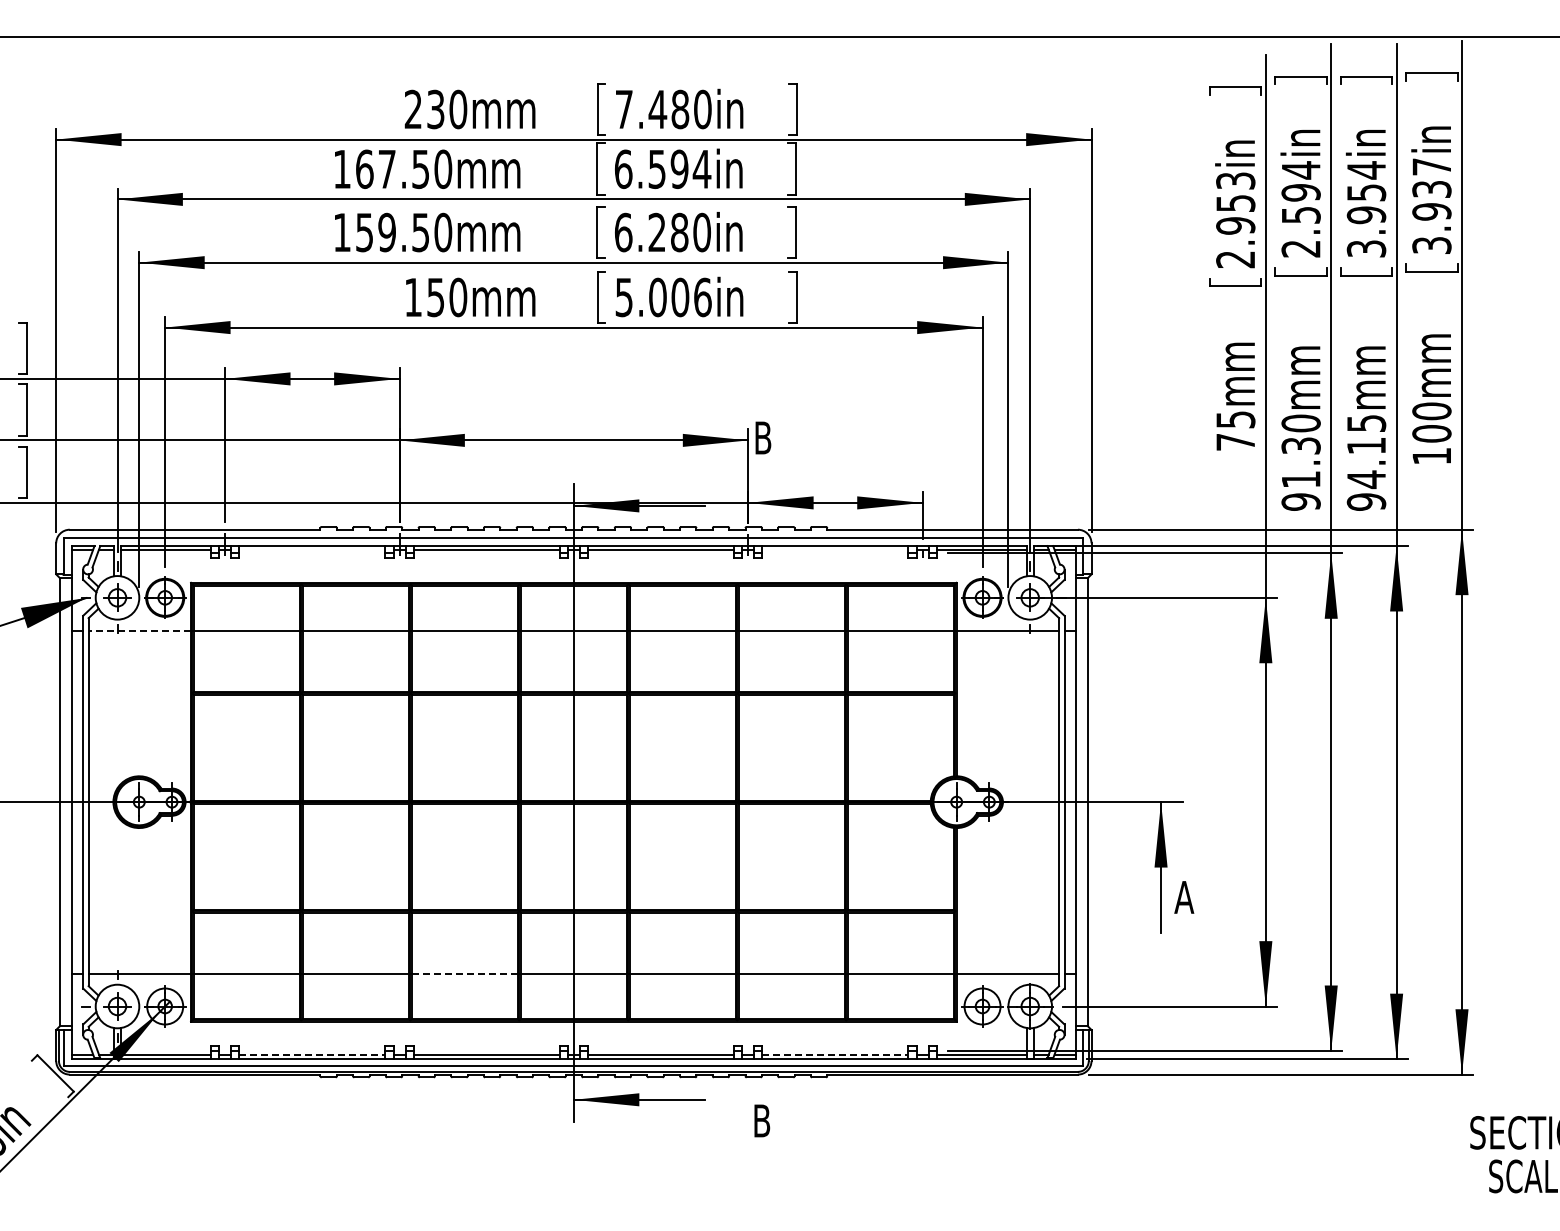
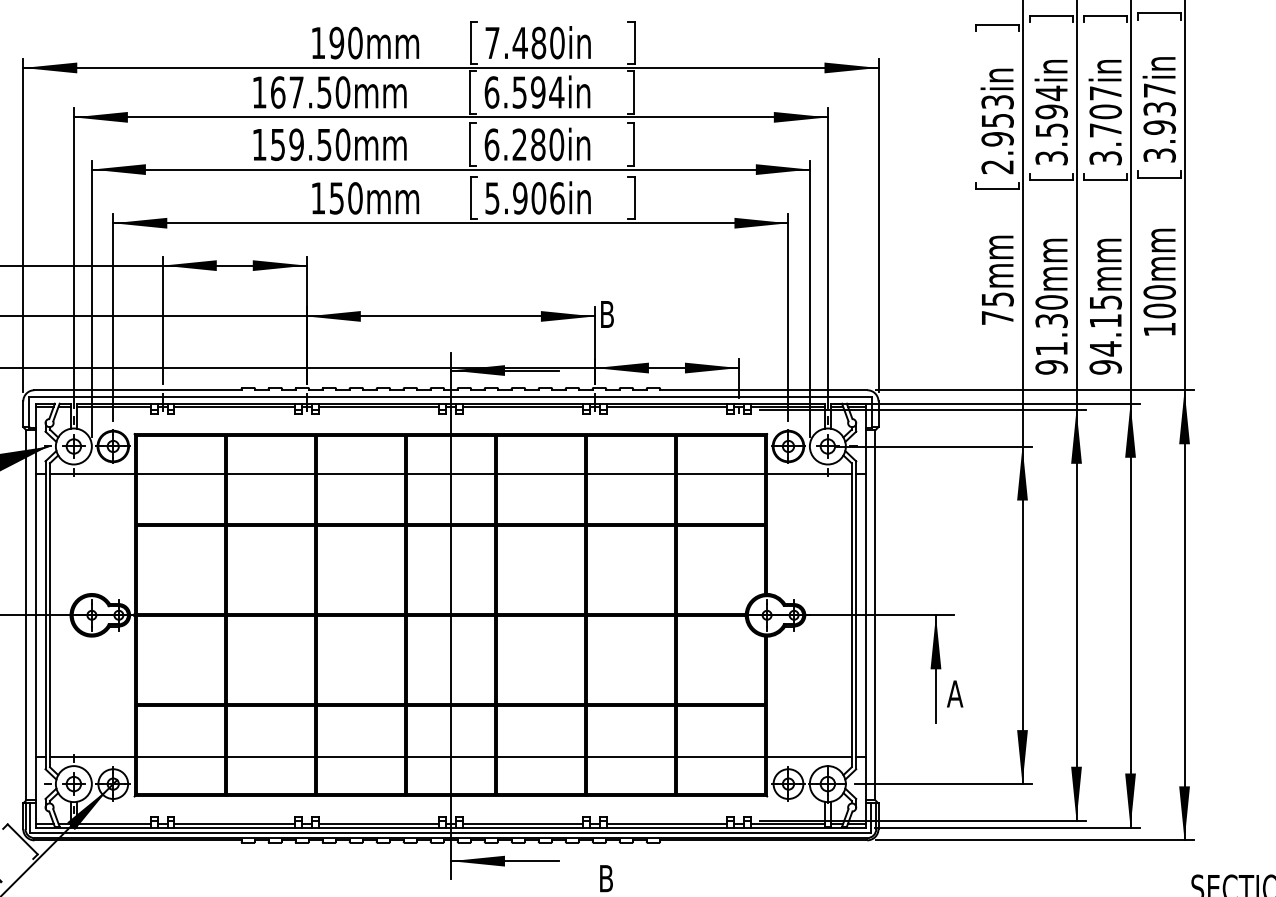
text: (424, 109) -> (327, 43), 230mm -> 190mm
text: (1366, 192) -> (1105, 111), 3.954in -> 3.707in
text: (1300, 248) -> (1051, 157), 2.594in -> 3.594in
text: (657, 297) -> (519, 198), 5.006in -> 5.906in
line: (312, 549) -> (234, 406), added
line: (835, 549) -> (667, 406), added
line: (139, 630) -> (92, 473), dashed -> solid
line: (465, 973) -> (361, 756), dashed -> solid
line: (312, 1054) -> (234, 823), dashed -> solid
line: (835, 1054) -> (667, 823), dashed -> solid

